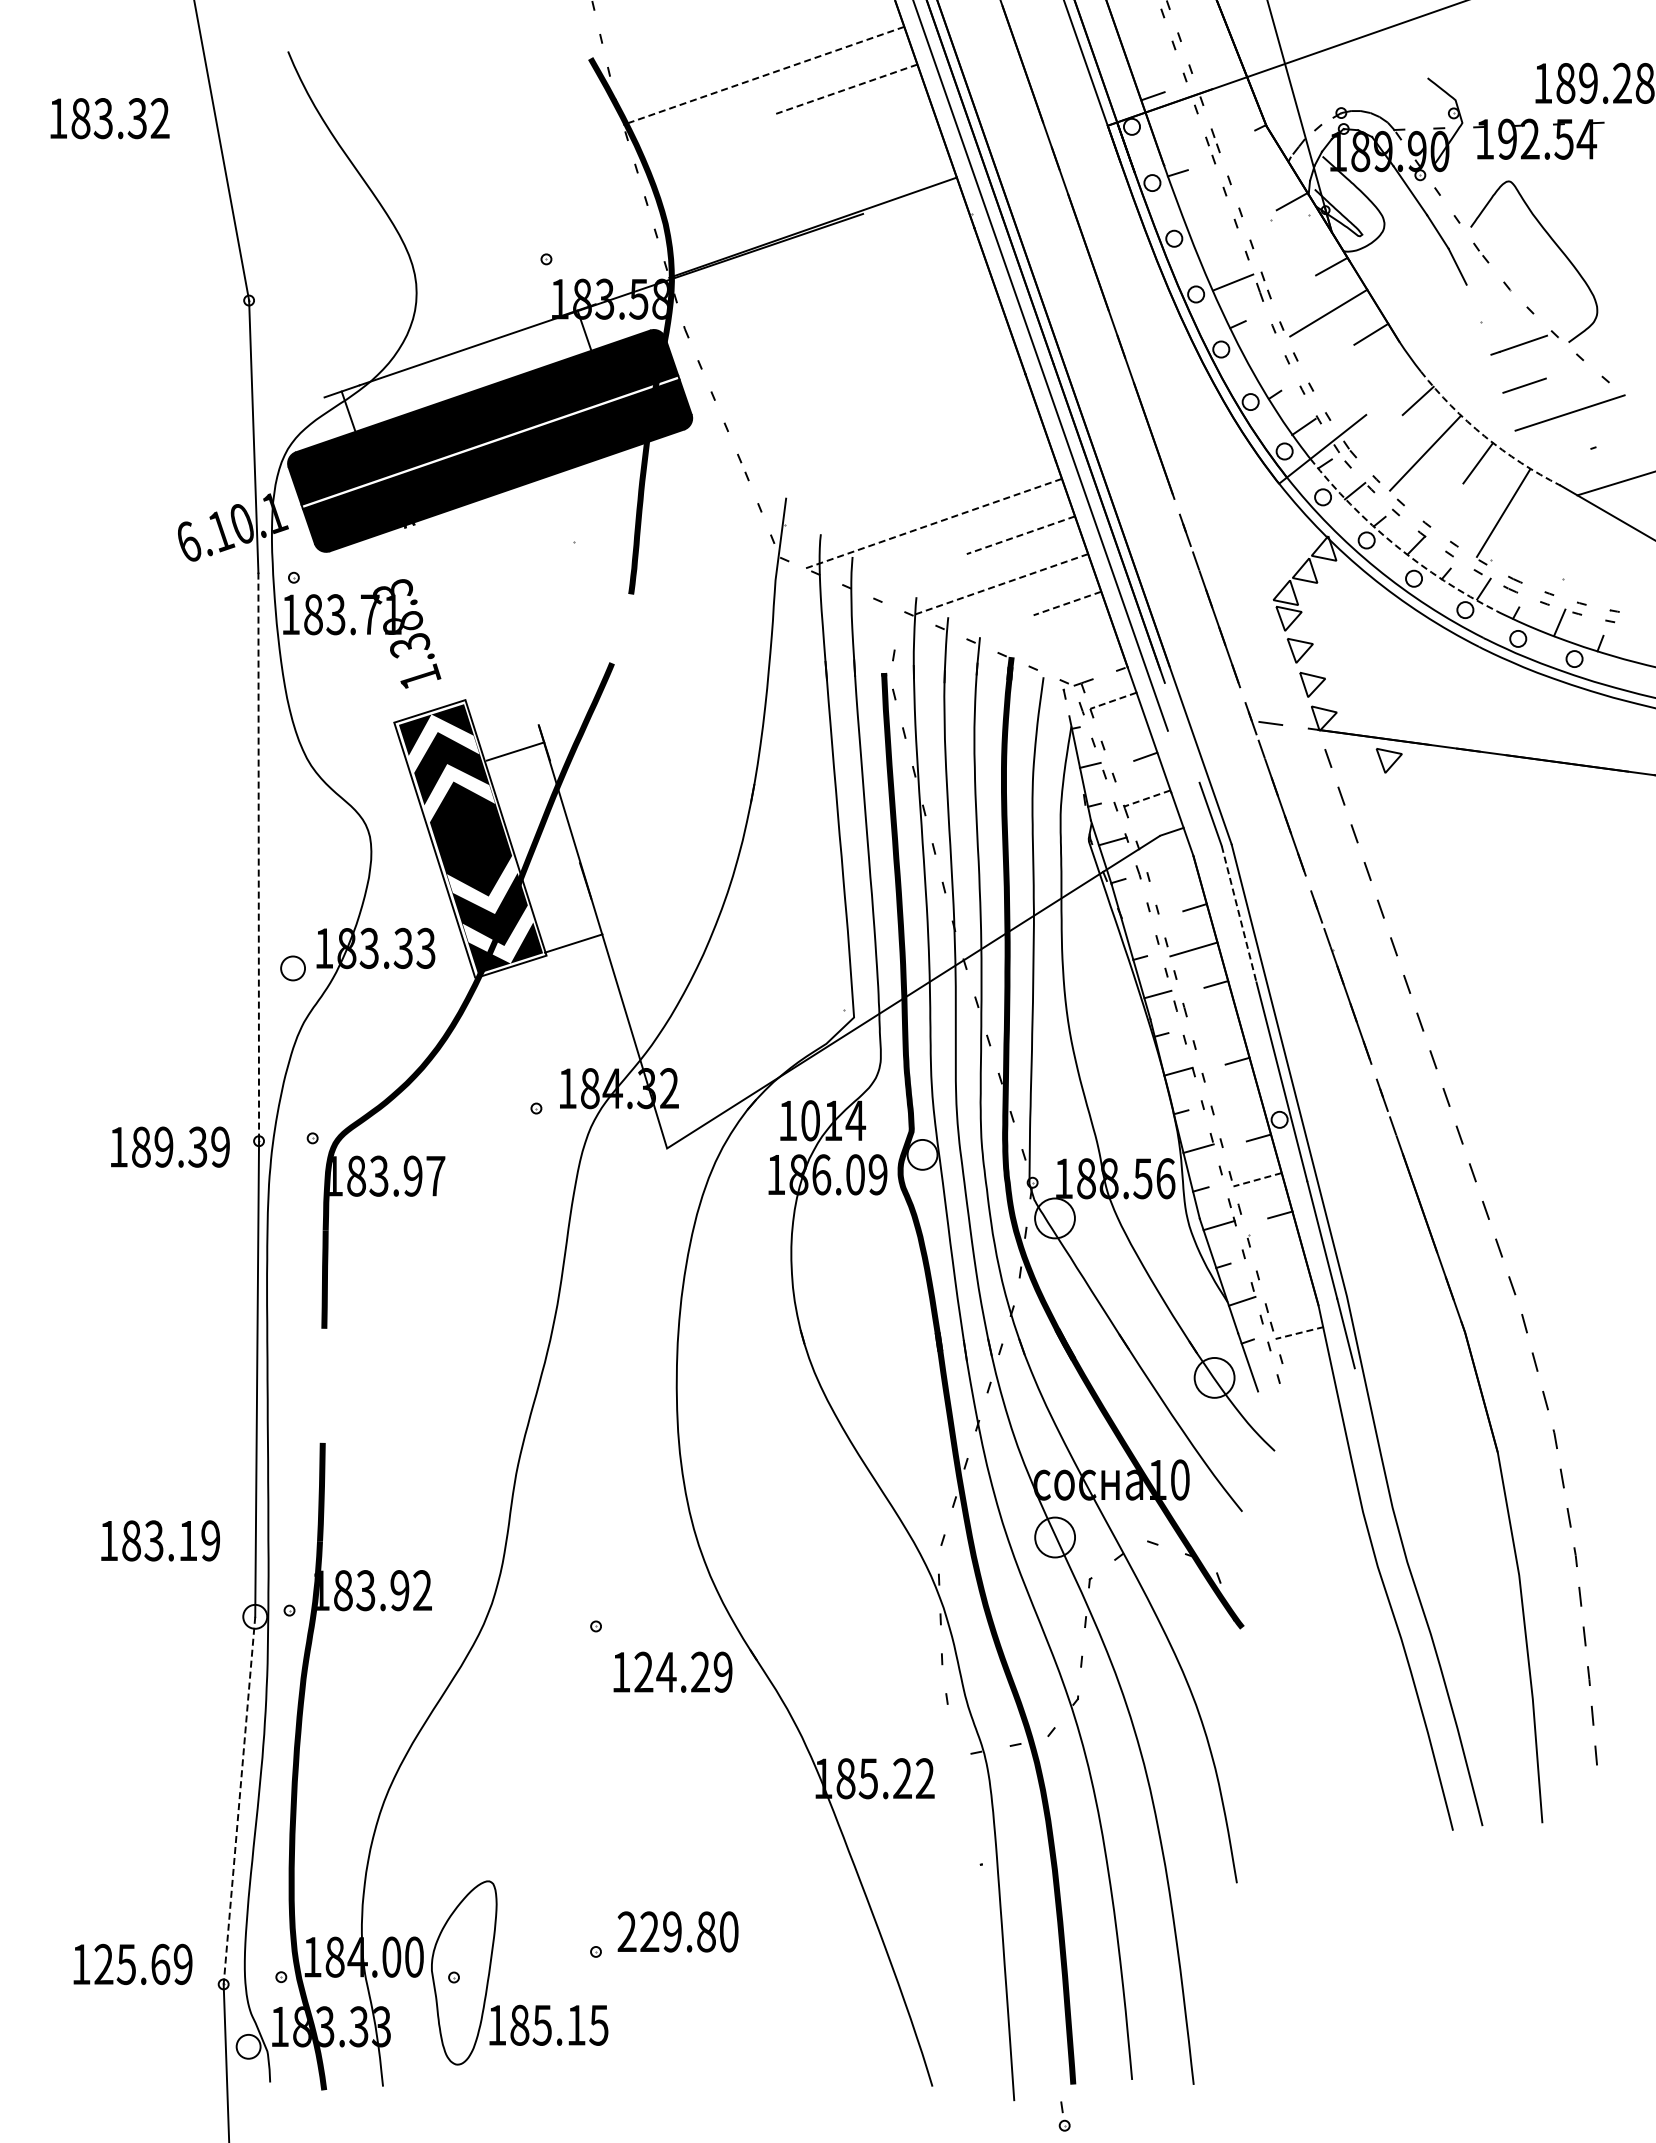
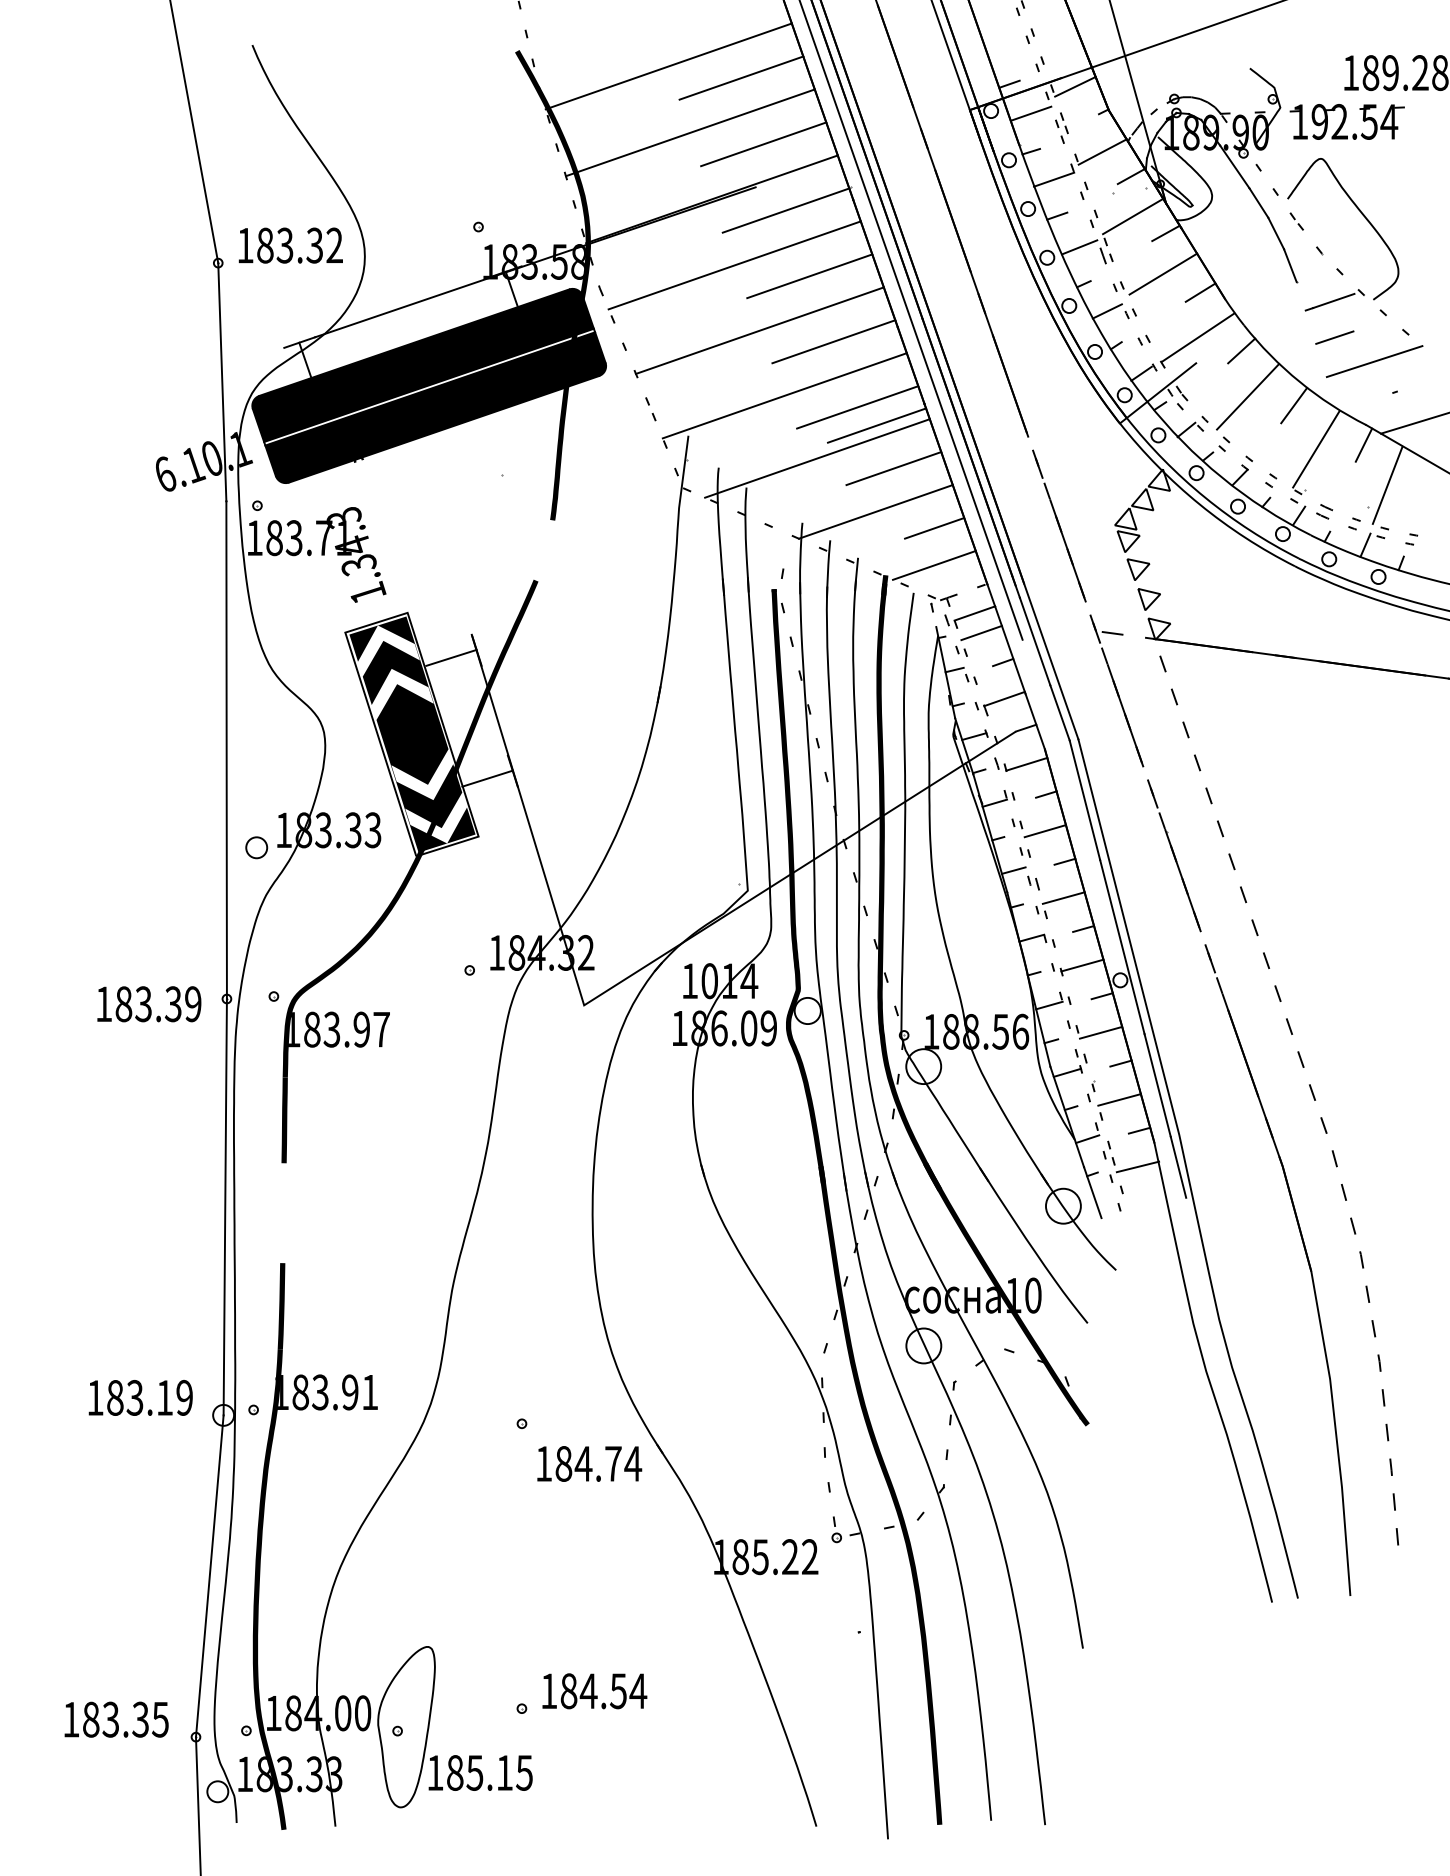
line: (763, 75) -> (668, 66), dashed -> solid
line: (846, 89) -> (741, 78), dashed -> solid
line: (1228, 98) -> (1075, 86), added
text: (109, 118) -> (290, 245), moved
line: (1177, 129) -> (1030, 113), added
line: (788, 151) -> (690, 132), added
line: (871, 164) -> (763, 144), added
line: (1259, 173) -> (1102, 151), added
line: (1203, 205) -> (1053, 179), added
line: (897, 240) -> (785, 210), added
line: (1207, 246) -> (1057, 215), added
line: (1293, 247) -> (1132, 216), added
line: (839, 302) -> (735, 264), added
line: (1473, 303) -> (1290, 265), added
line: (924, 315) -> (809, 276), added
line: (1264, 355) -> (1107, 311), added
line: (867, 377) -> (759, 330), added
line: (1368, 385) -> (1198, 337), added
line: (952, 389) -> (833, 340), added
arc: (1484, 436) -> (1299, 382), dashed -> solid
line: (895, 451) -> (784, 395), added
line: (979, 465) -> (857, 407), added
line: (1001, 485) -> (876, 425), added
line: (1557, 508) -> (1363, 445), added
line: (933, 523) -> (817, 458), dashed -> solid
line: (1020, 535) -> (893, 468), dashed -> solid
arc: (1395, 545) -> (1221, 477), dashed -> solid
line: (1584, 554) -> (1387, 485), added
line: (999, 584) -> (875, 511), dashed -> solid
line: (1067, 603) -> (934, 528), dashed -> solid
text: (402, 622) -> (352, 544), 1.38.3 -> 1.34.3
line: (1066, 645) -> (933, 565), added
line: (1113, 700) -> (974, 613), dashed -> solid
line: (1121, 723) -> (981, 633), added
line: (1181, 732) -> (1034, 641), added
part: (1388, 760) -> (1215, 665), removed
line: (1147, 798) -> (1004, 699), dashed -> solid
line: (258, 857) -> (226, 750), dashed -> solid
line: (1172, 872) -> (1026, 763), added
line: (1239, 914) -> (1085, 800), dashed -> solid
line: (1136, 917) -> (995, 803), added
line: (573, 943) -> (487, 778), moved
line: (1214, 1025) -> (1063, 897), added
line: (1236, 1102) -> (1082, 965), added
text: (163, 1146) -> (143, 1003), 189.39 -> 183.39
line: (1257, 1179) -> (1100, 1032), dashed -> solid
line: (1278, 1256) -> (1119, 1099), added
line: (1301, 1291) -> (1139, 1130), added
line: (1299, 1333) -> (1137, 1167), dashed -> solid
text: (160, 1540) -> (140, 1397), moved
text: (422, 1590) -> (370, 1392), 183.92 -> 183.91
text: (683, 1671) -> (598, 1463), 124.29 -> 184.74
line: (239, 1801) -> (209, 1577), dashed -> solid
text: (678, 1931) -> (594, 1690), 229.80 -> 184.54
text: (143, 1964) -> (125, 1719), 125.69 -> 183.35
part: (1064, 2116) -> (836, 1529), moved

